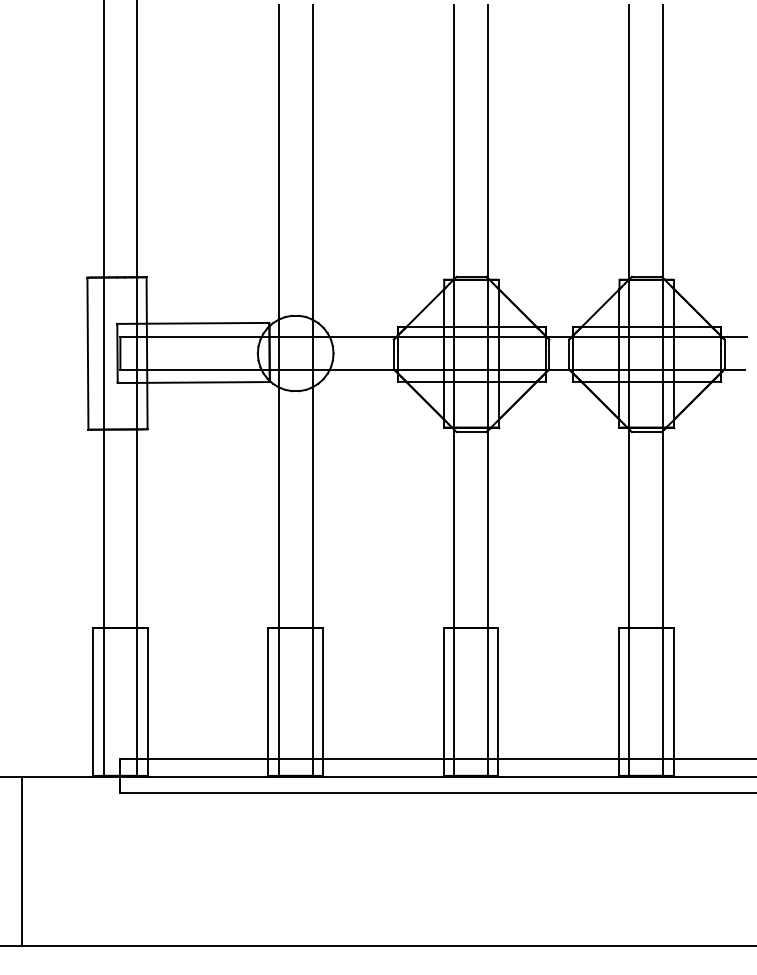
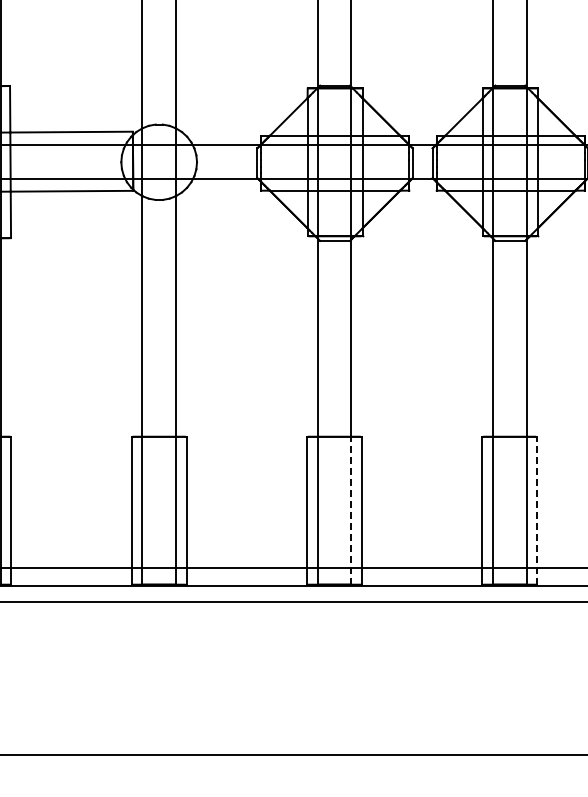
line: (487, 701) -> (350, 510), solid -> dashed
line: (673, 701) -> (536, 510), solid -> dashed

